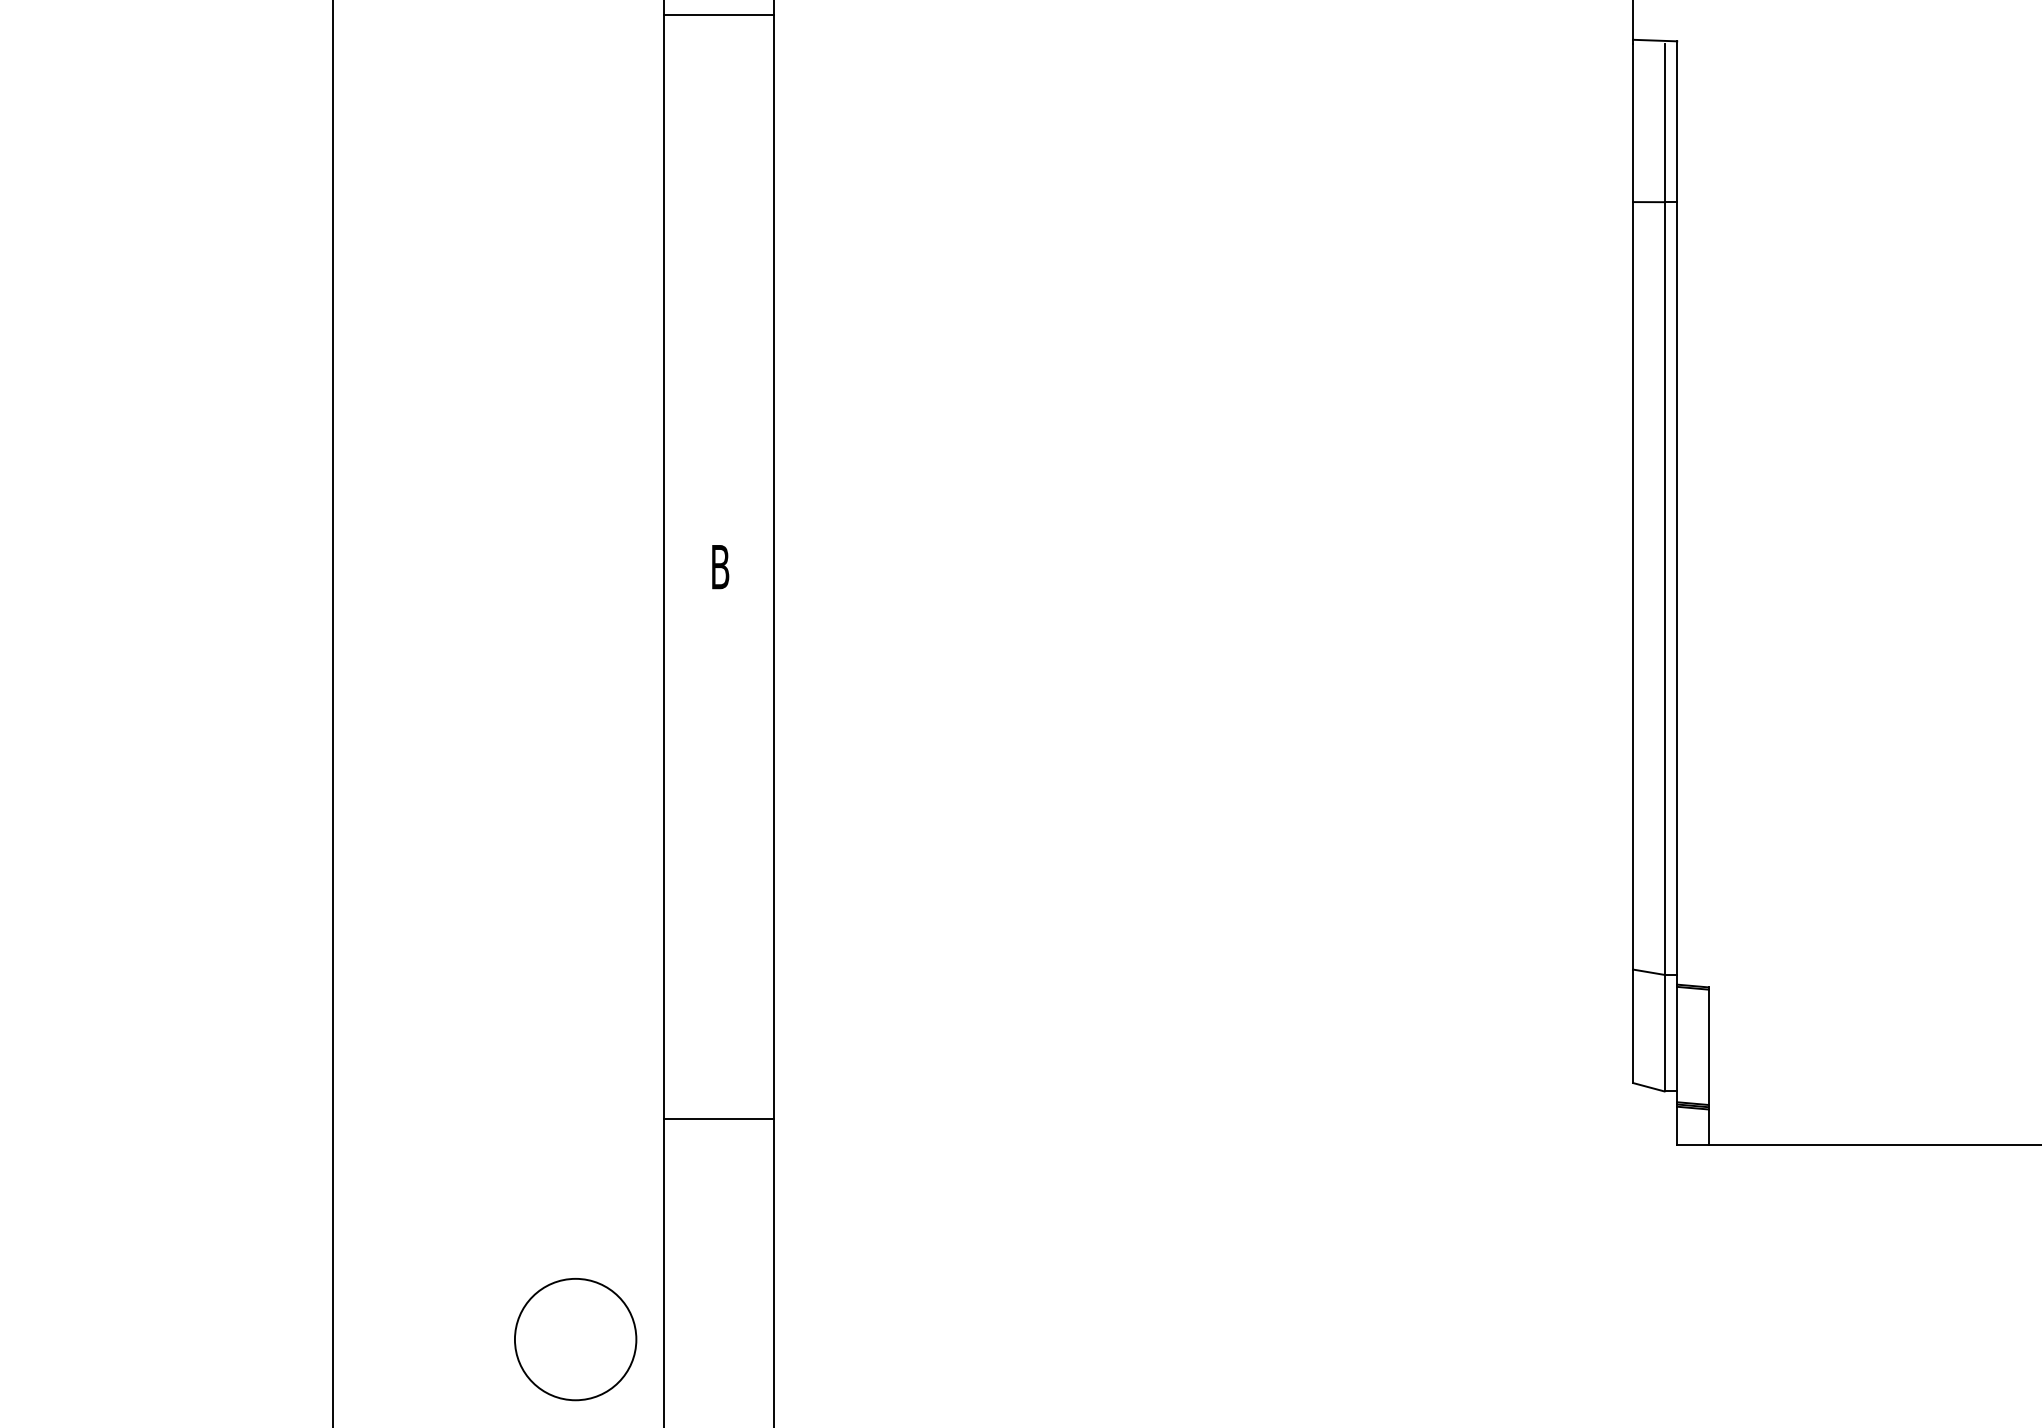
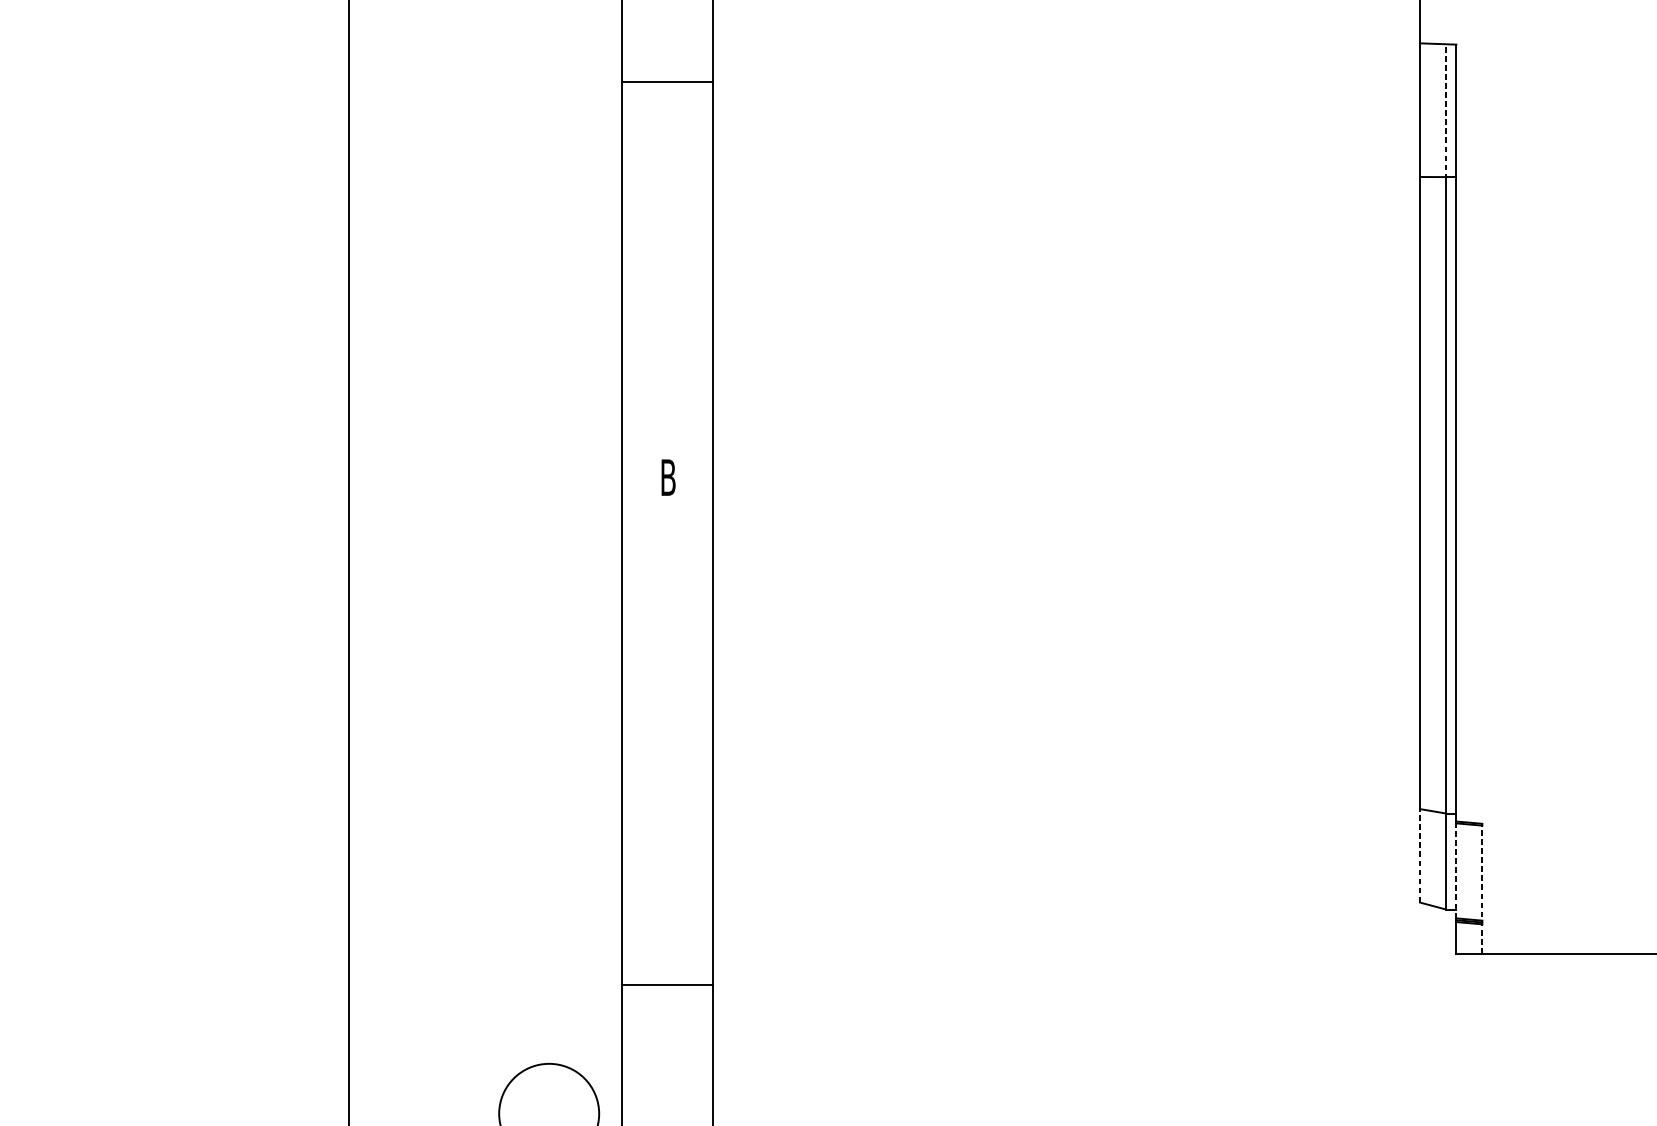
line: (718, 15) -> (666, 82), moved
line: (1664, 123) -> (1445, 112), solid -> dashed
line: (1633, 1026) -> (1420, 855), solid -> dashed
line: (1677, 1044) -> (1456, 870), solid -> dashed
line: (1708, 1066) -> (1482, 888), solid -> dashed
line: (718, 1118) -> (666, 984), moved

